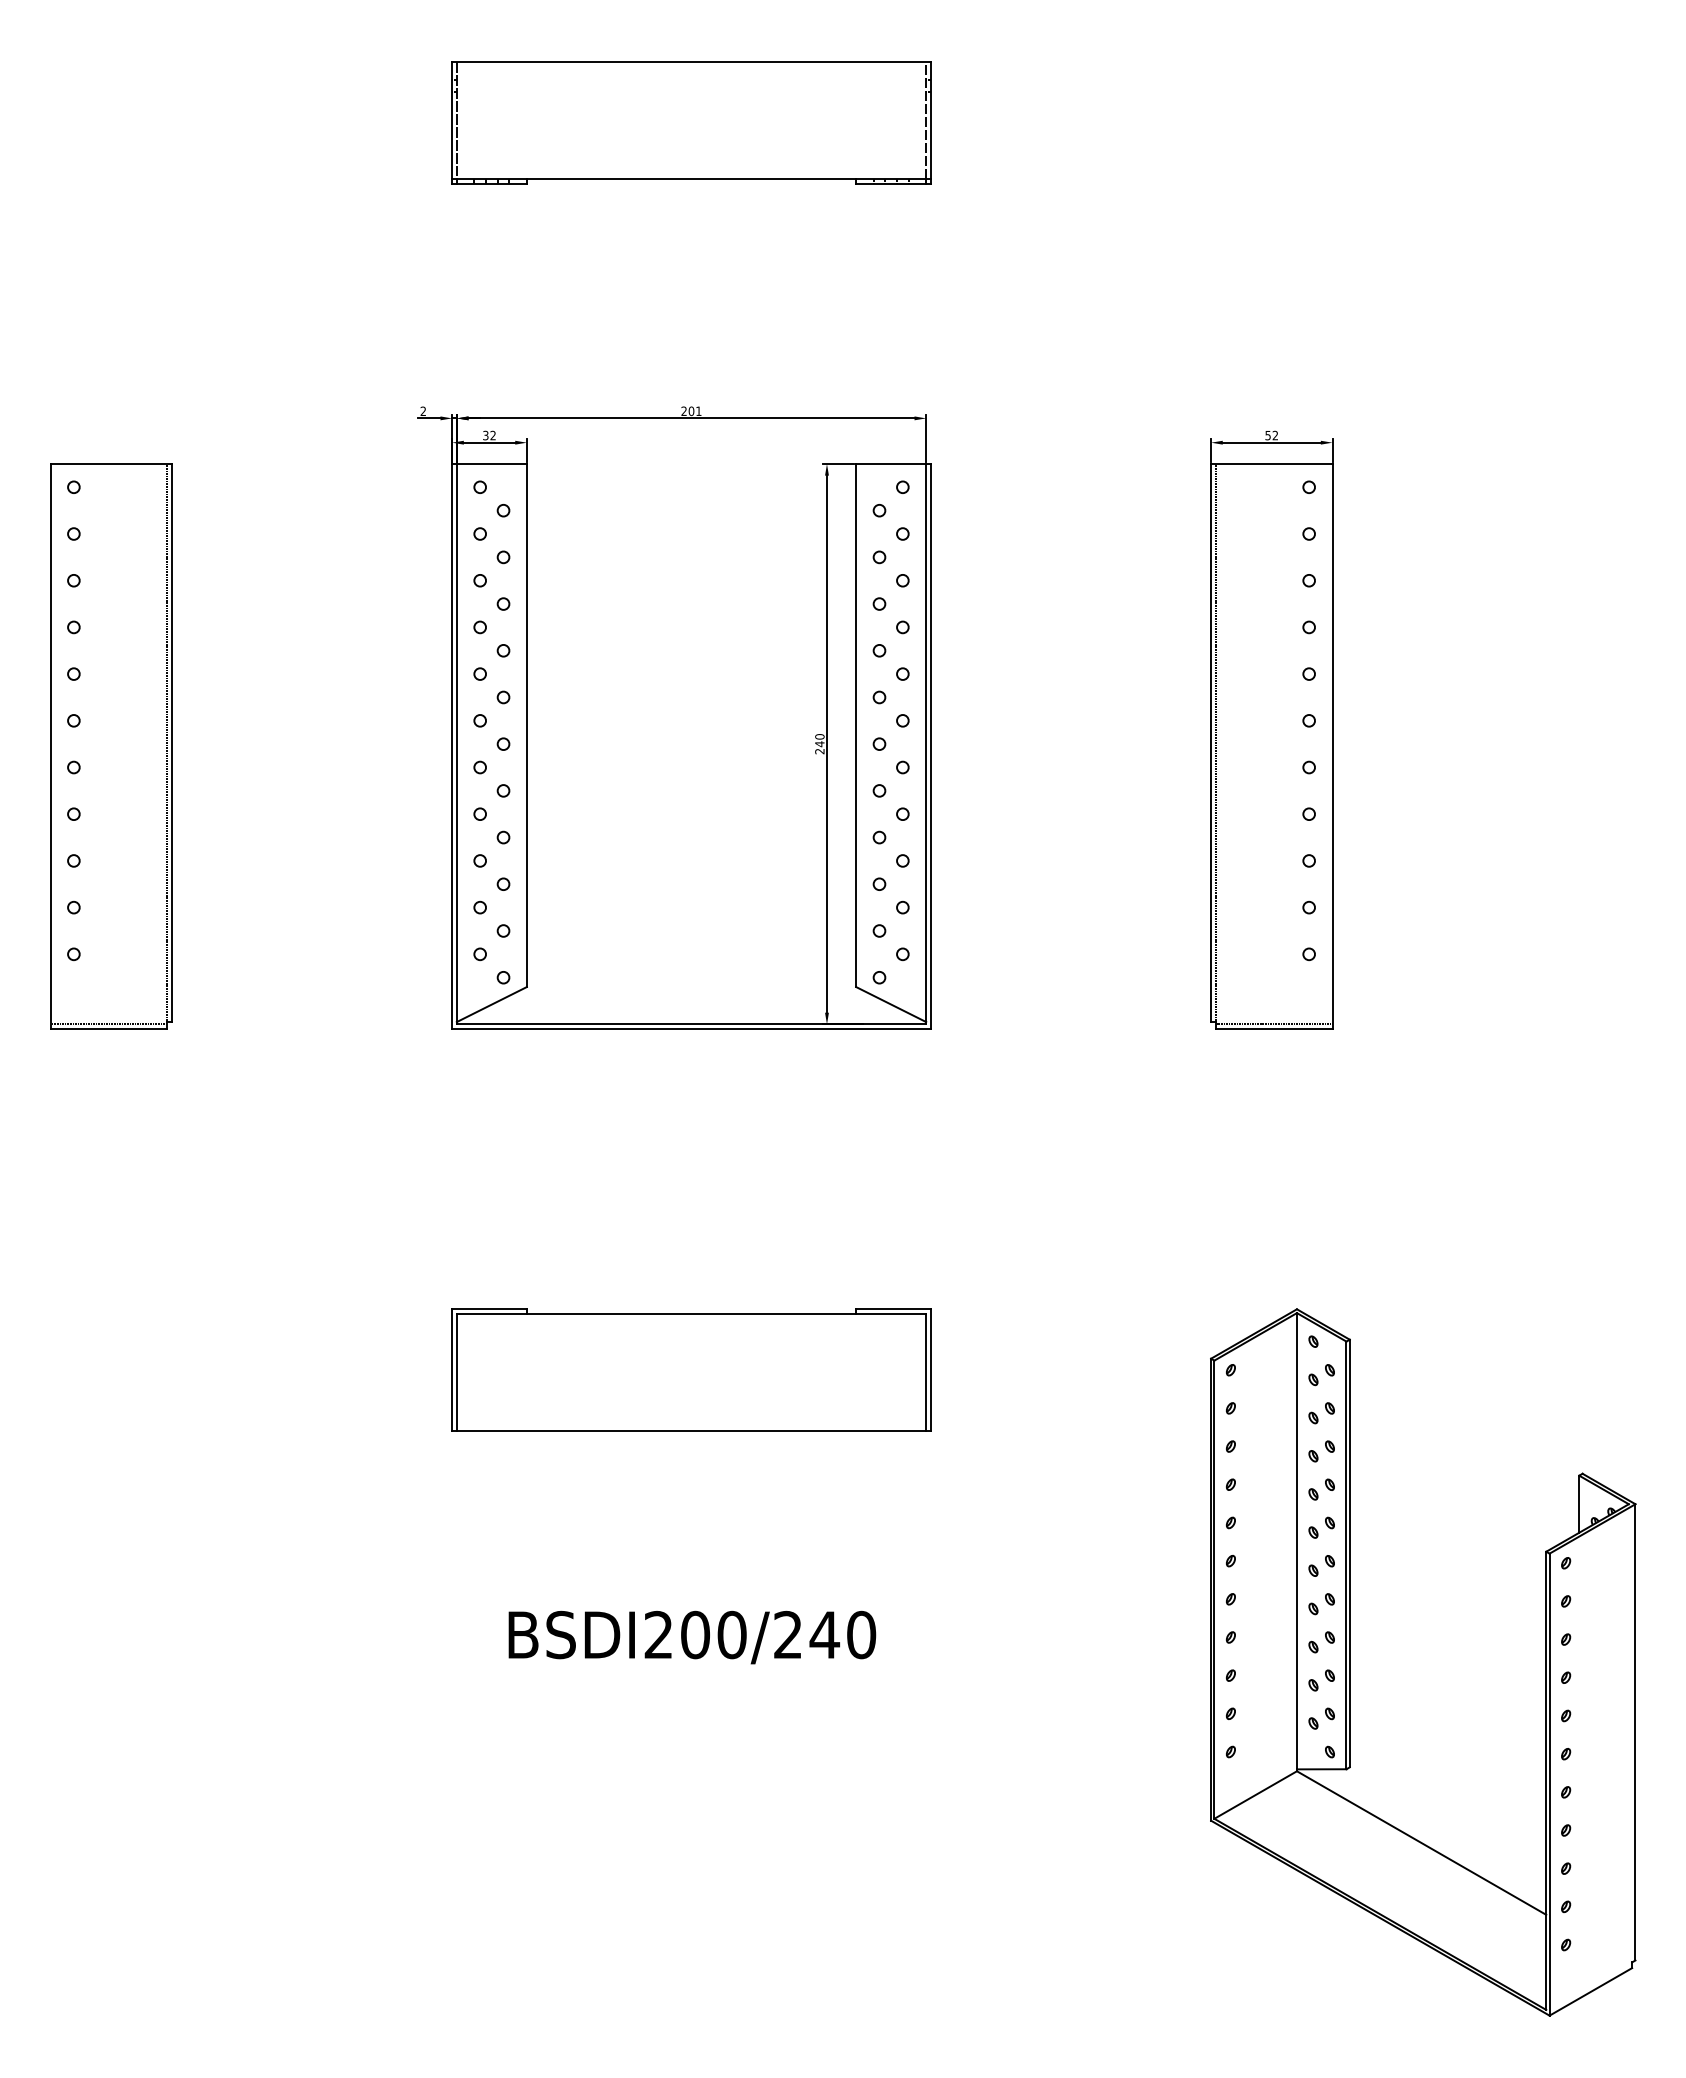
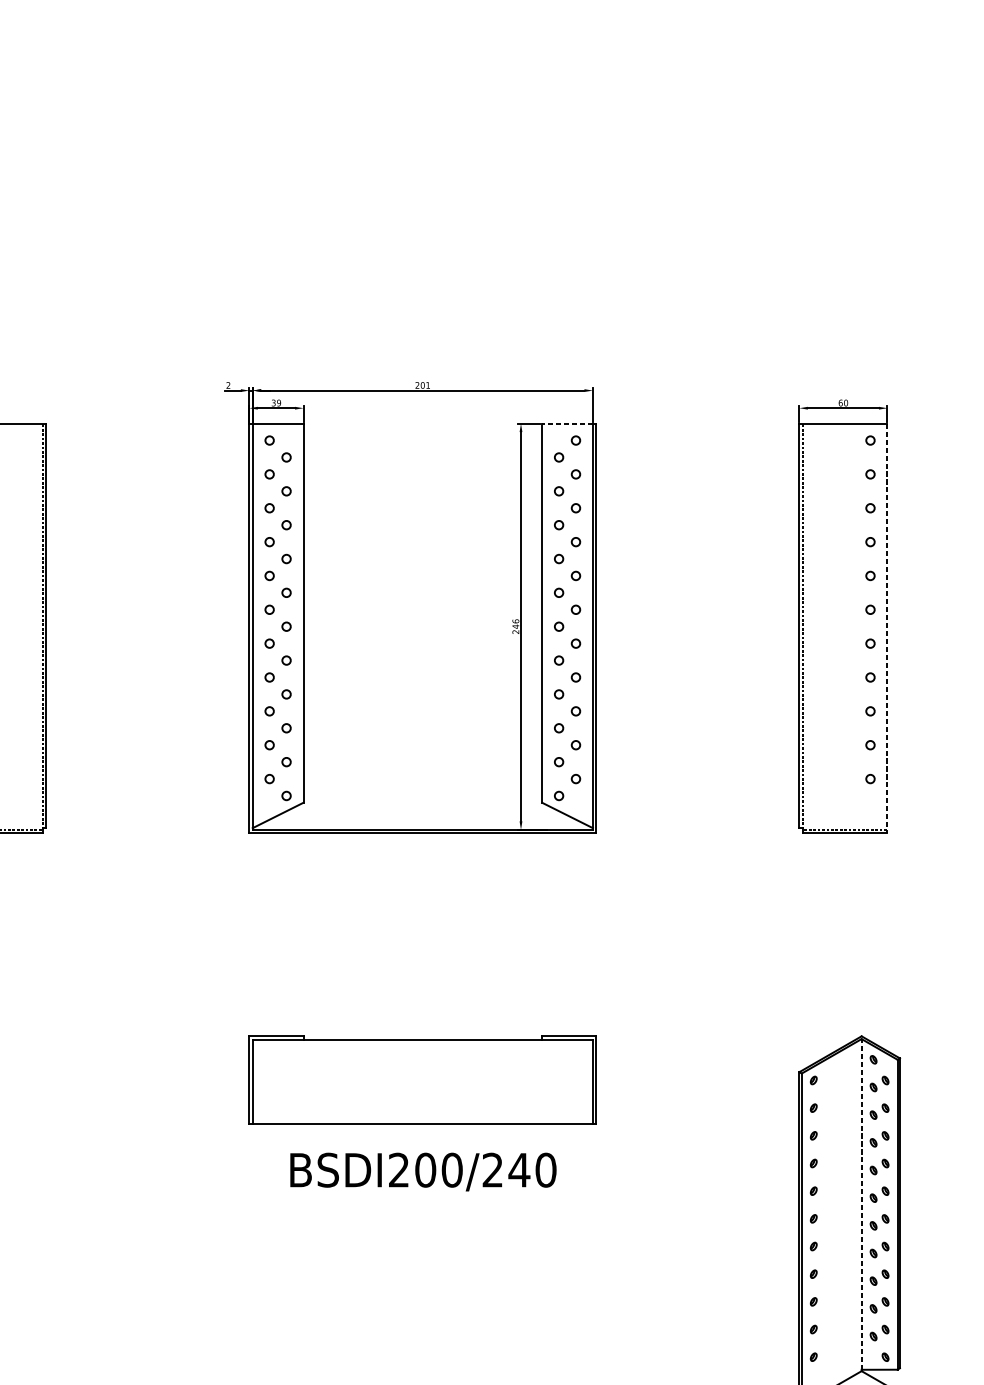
part: (691, 122) -> (422, 176), removed
text: (492, 435) -> (278, 403), 32 -> 39
text: (1271, 435) -> (843, 403), 52 -> 60
line: (890, 463) -> (567, 423), solid -> dashed
text: (819, 736) -> (515, 621), 240 -> 246
line: (1332, 746) -> (887, 628), solid -> dashed
line: (1296, 1540) -> (861, 1203), solid -> dashed
text: (692, 1637) -> (423, 1172), moved

